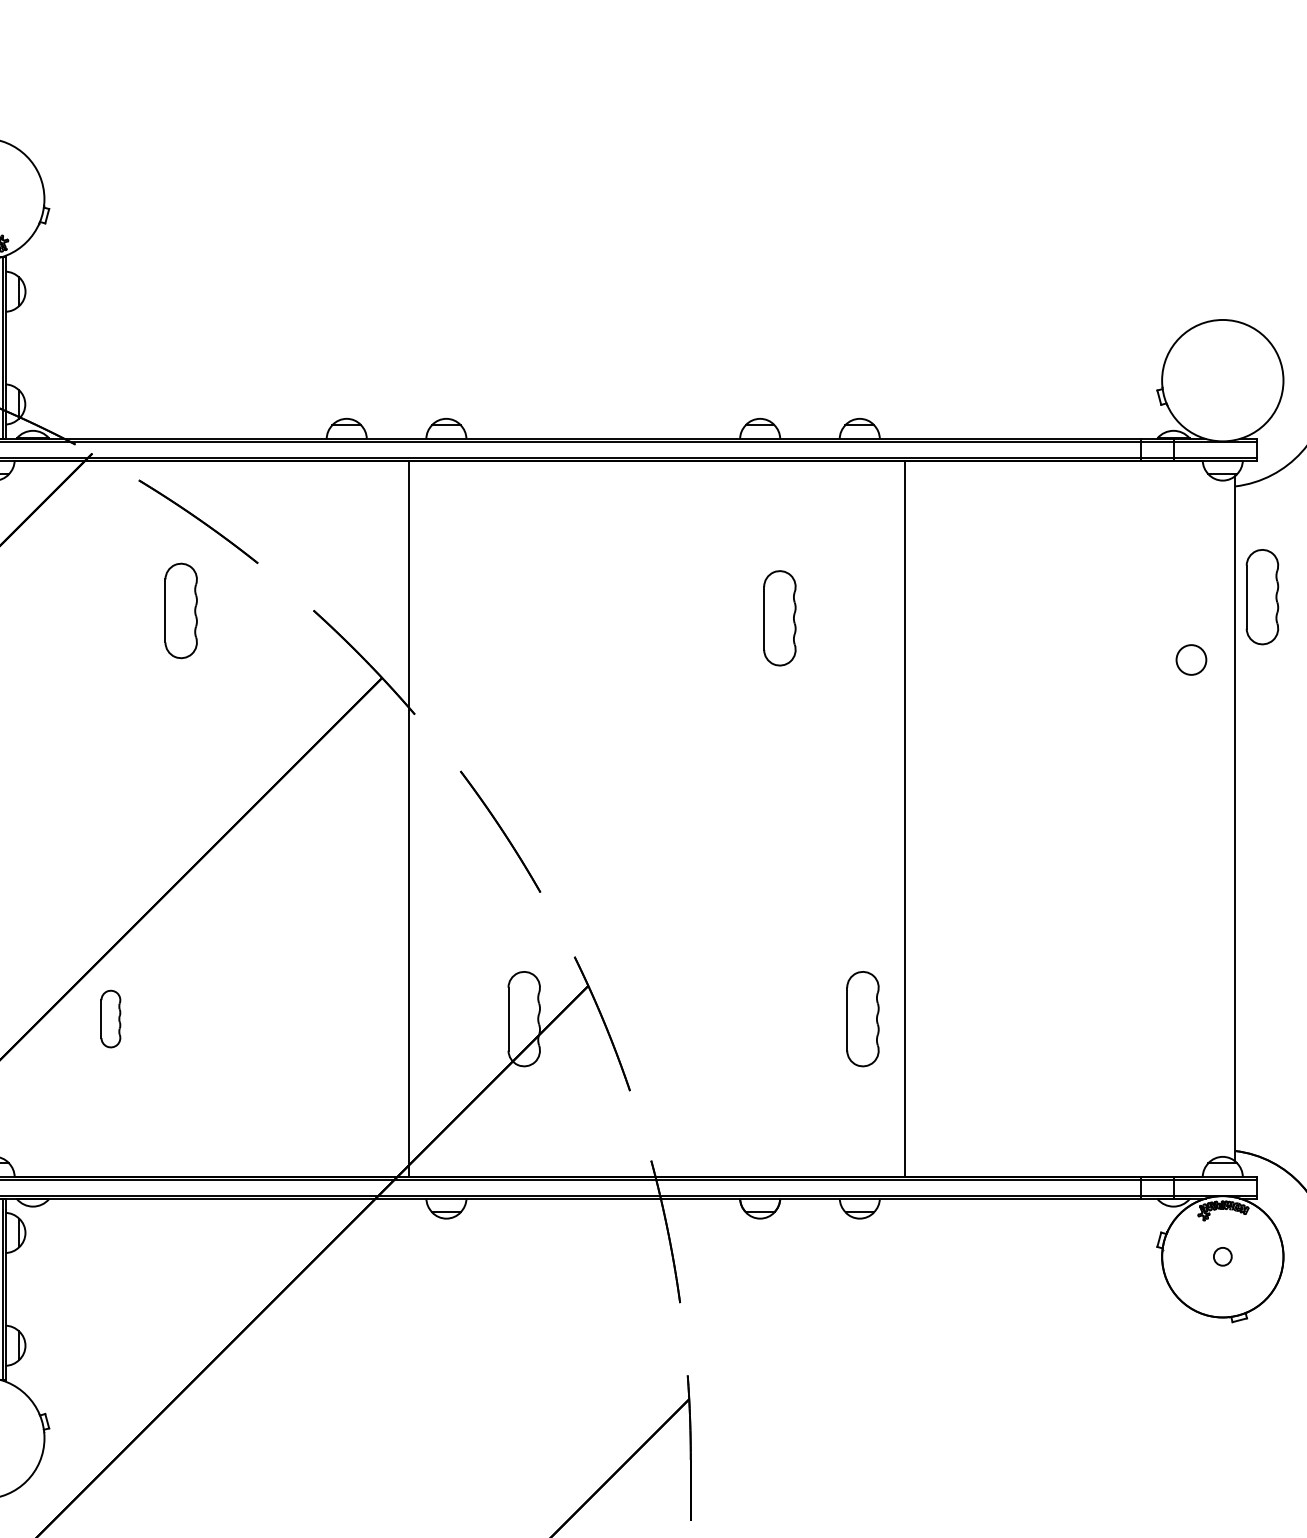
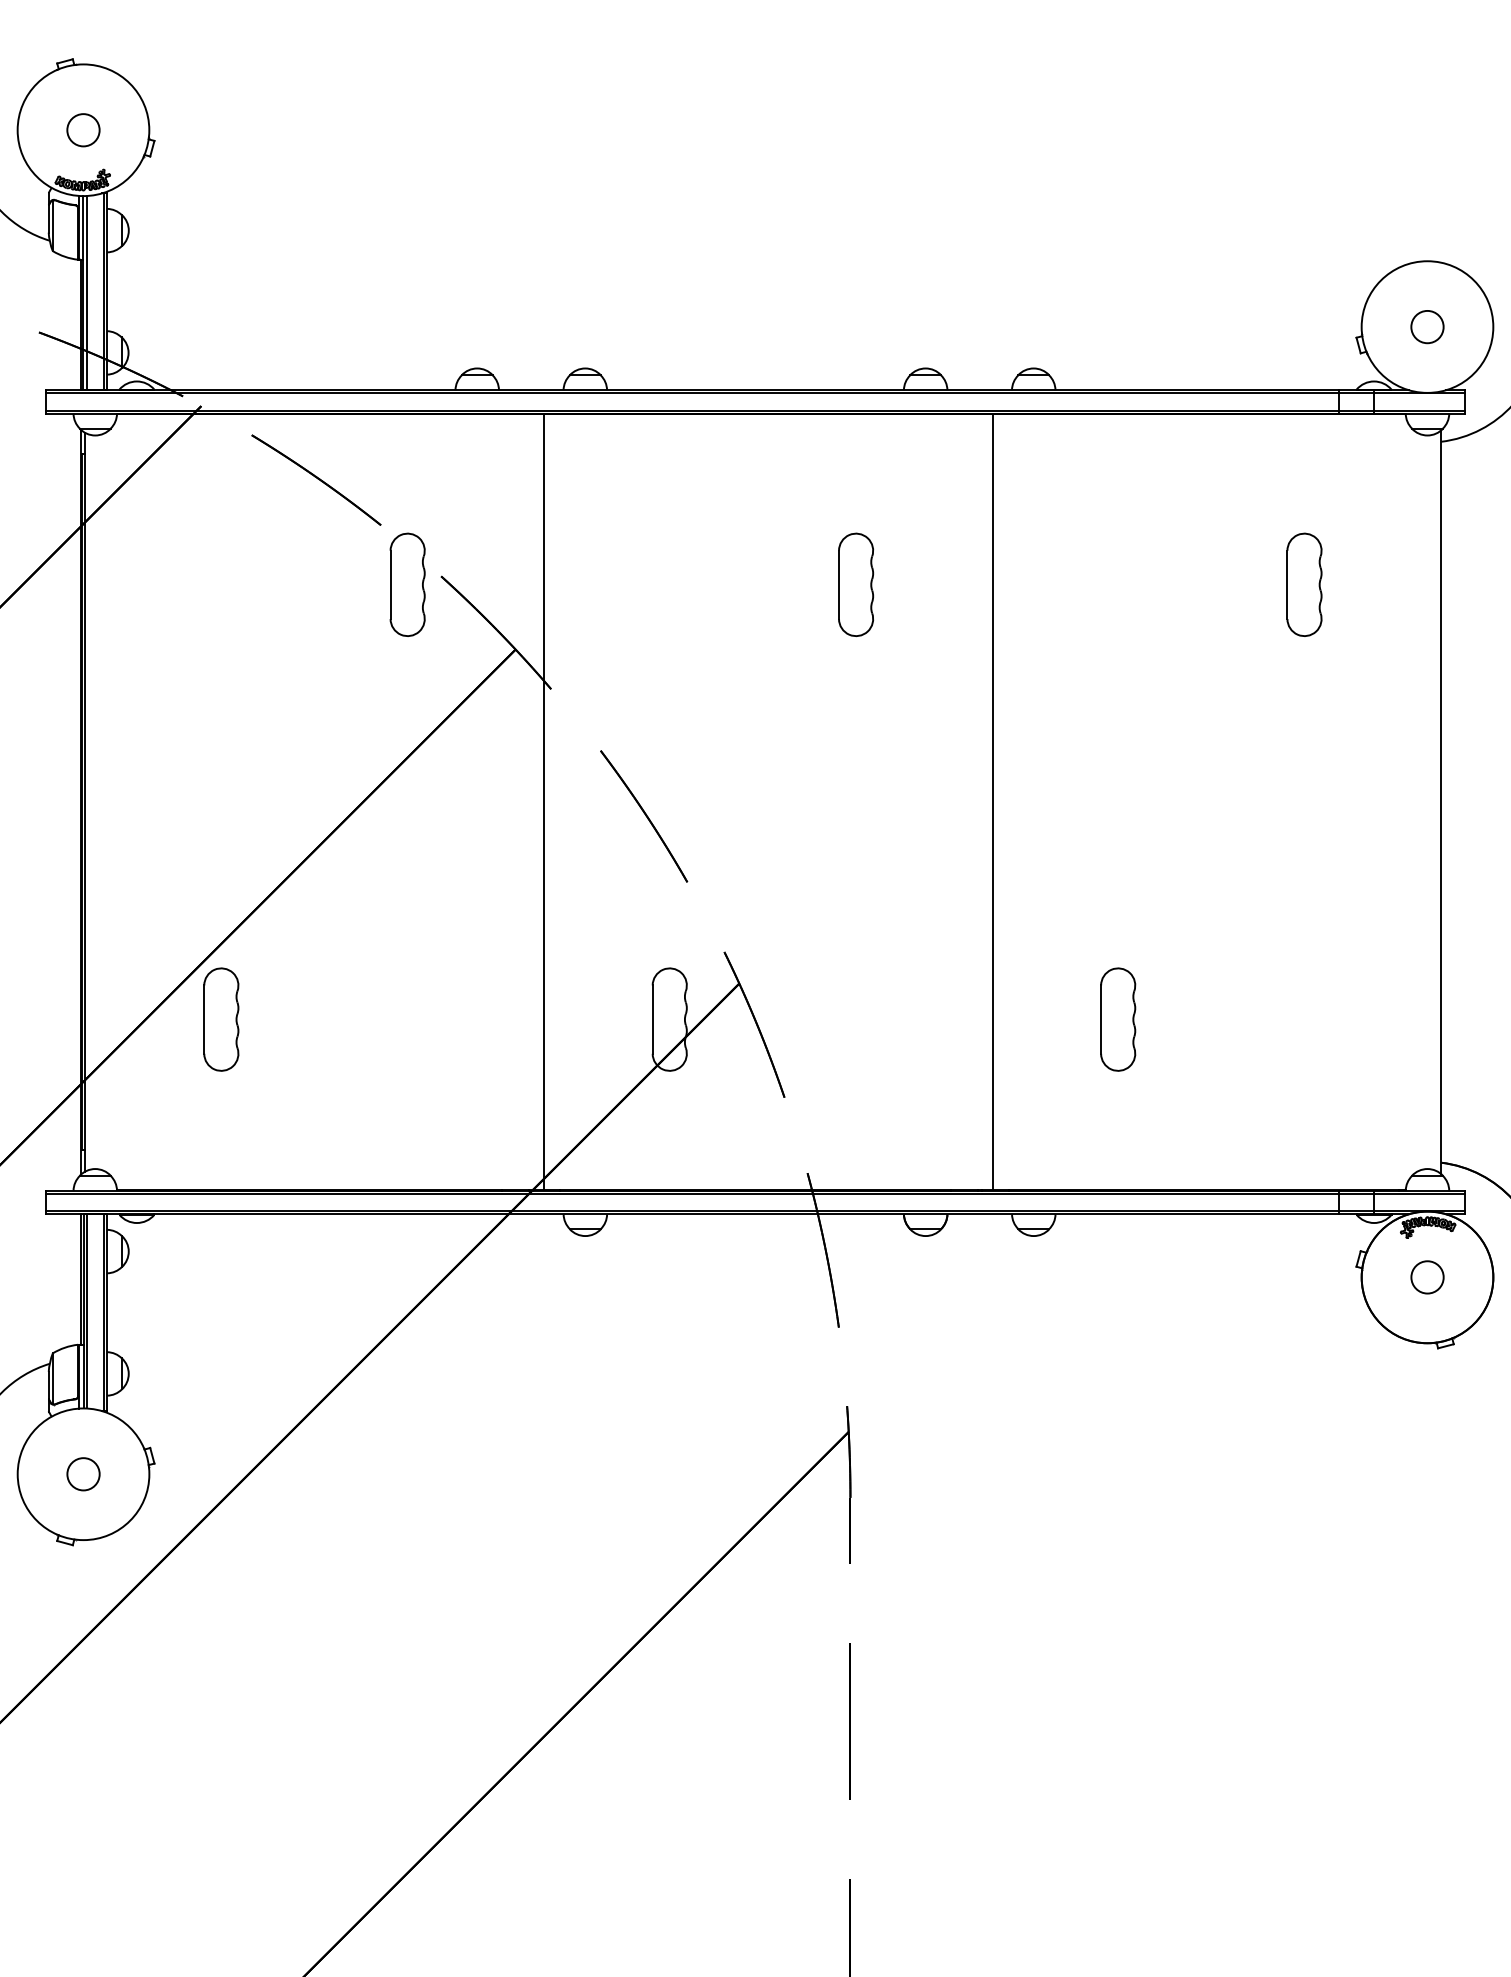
part: (1262, 596) -> (1304, 584), moved
part: (181, 610) -> (407, 584), moved
part: (780, 617) -> (856, 584), moved
circle: (1191, 660) -> (1427, 327), moved
line: (904, 818) -> (992, 802), moved
part: (110, 1019) -> (221, 1019), size x1.67
part: (863, 1019) -> (1118, 1019), moved
circle: (1222, 1256) -> (1427, 1277), size x1.67

